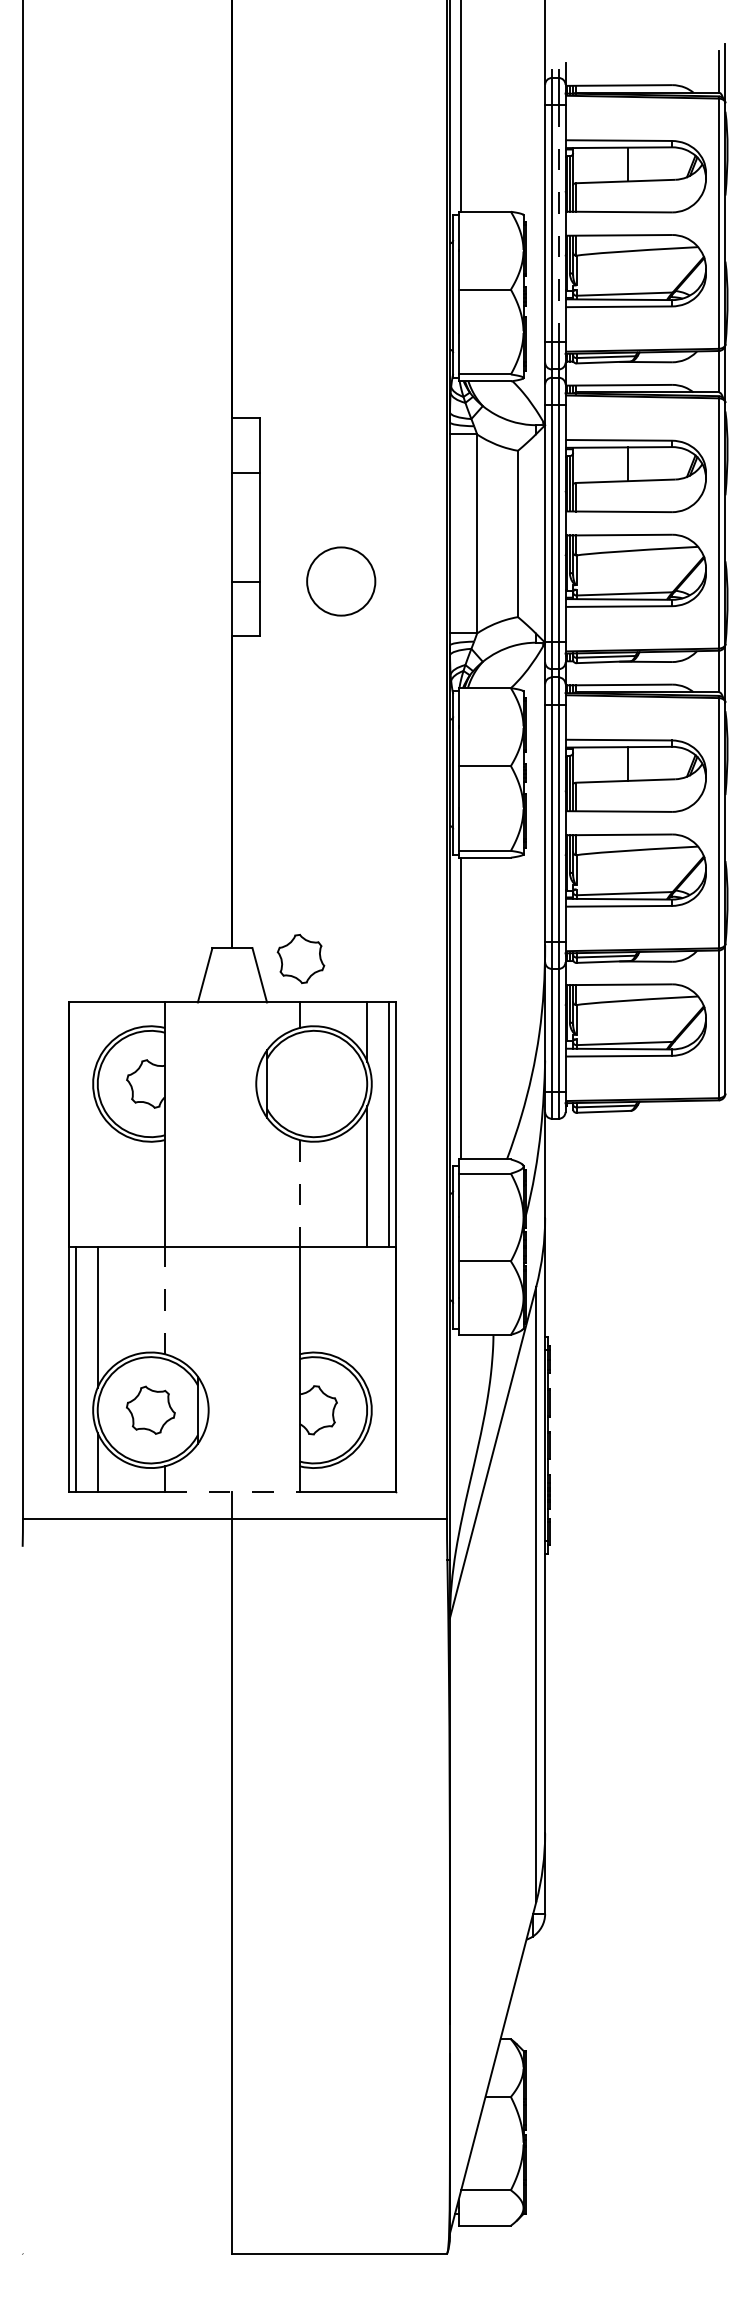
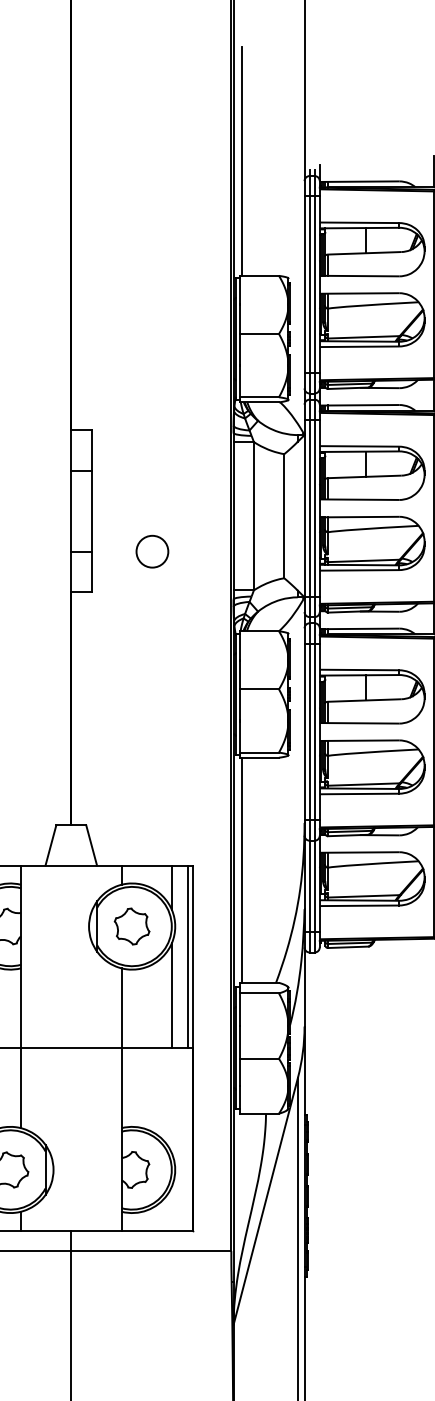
line: (558, 223) -> (314, 284), dashed -> solid
circle: (340, 581) -> (151, 551), size x0.62
part: (300, 959) -> (131, 926), moved
line: (299, 1193) -> (121, 1008), dashed -> solid
line: (165, 1300) -> (21, 1088), dashed -> solid
line: (232, 1491) -> (71, 1230), dashed -> solid

